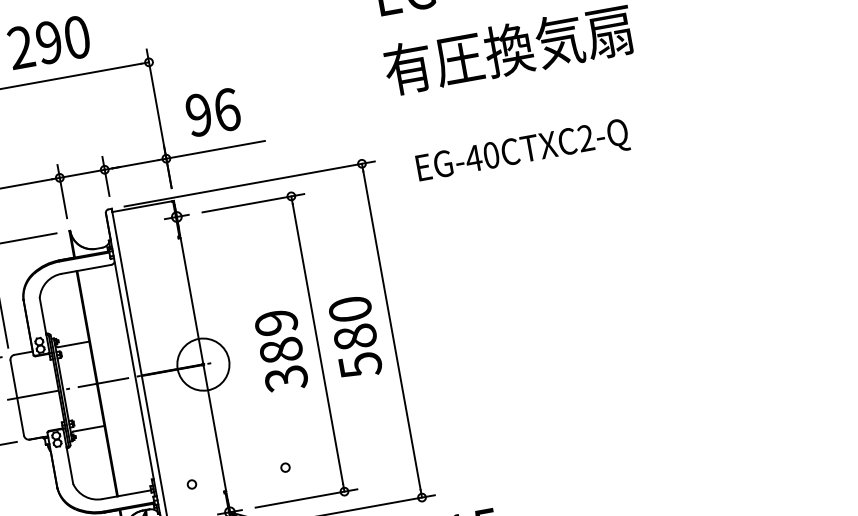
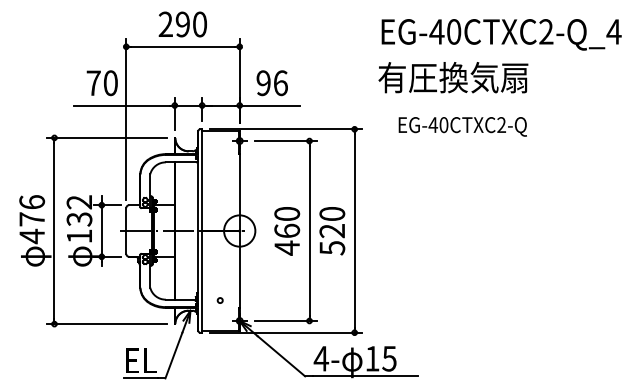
text: (522, 152) -> (462, 126), moved
text: (355, 338) -> (332, 231), 580 -> 520
text: (281, 351) -> (287, 231), 389 -> 460
circle: (284, 467) -> (276, 300), removed

